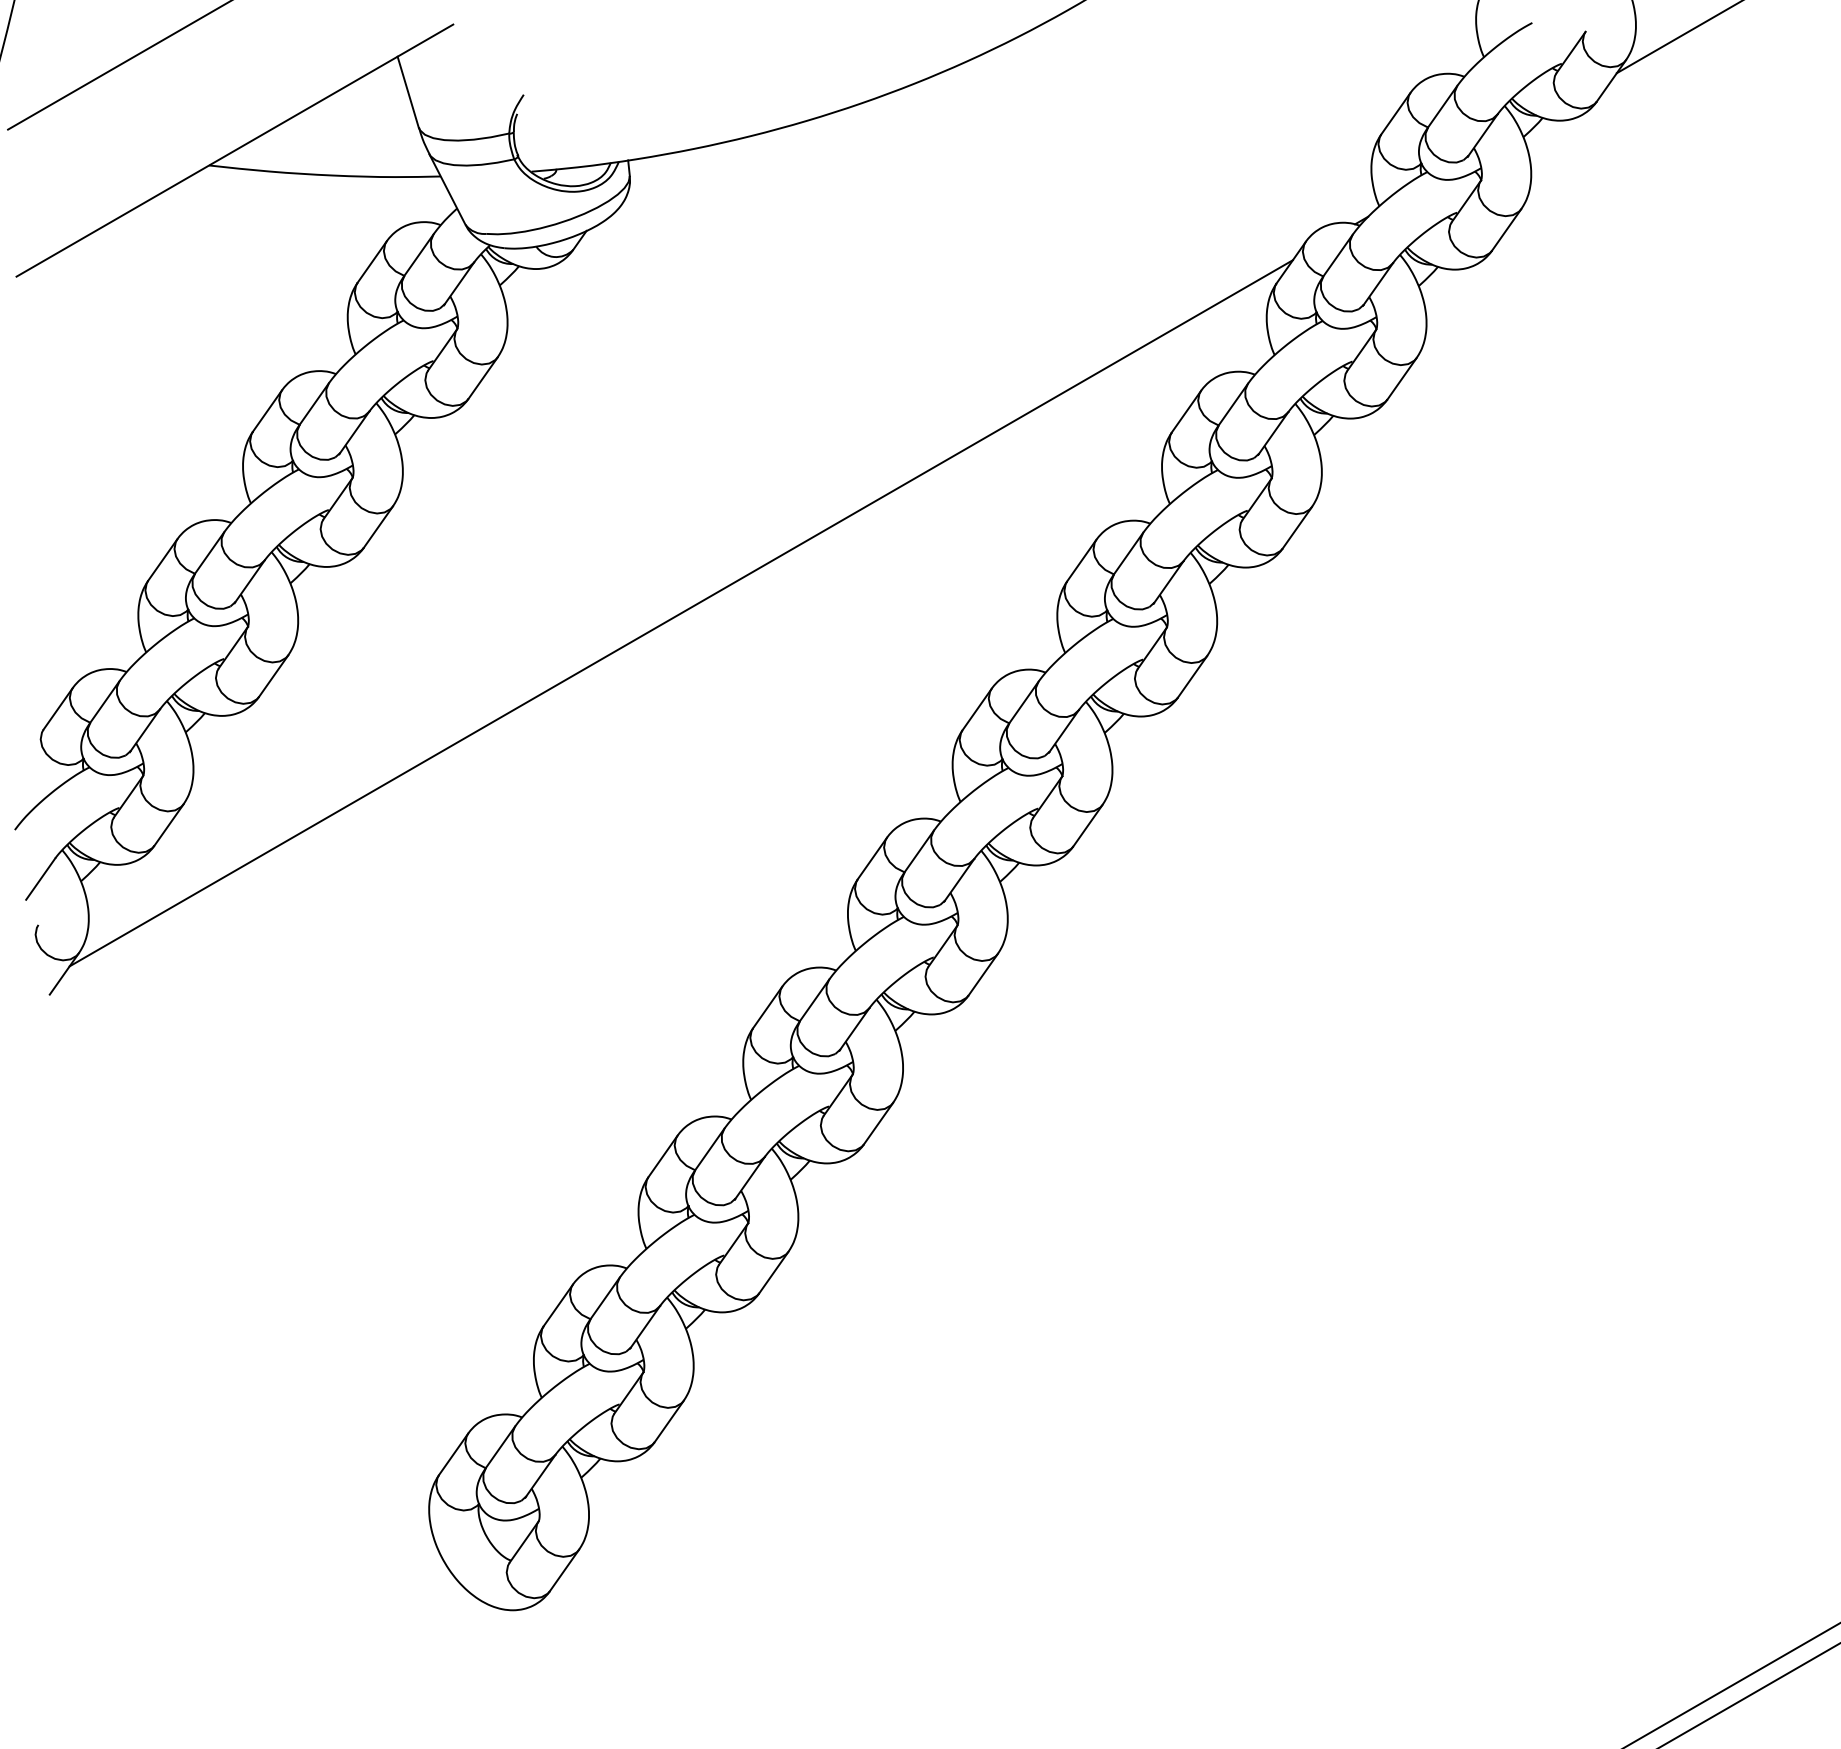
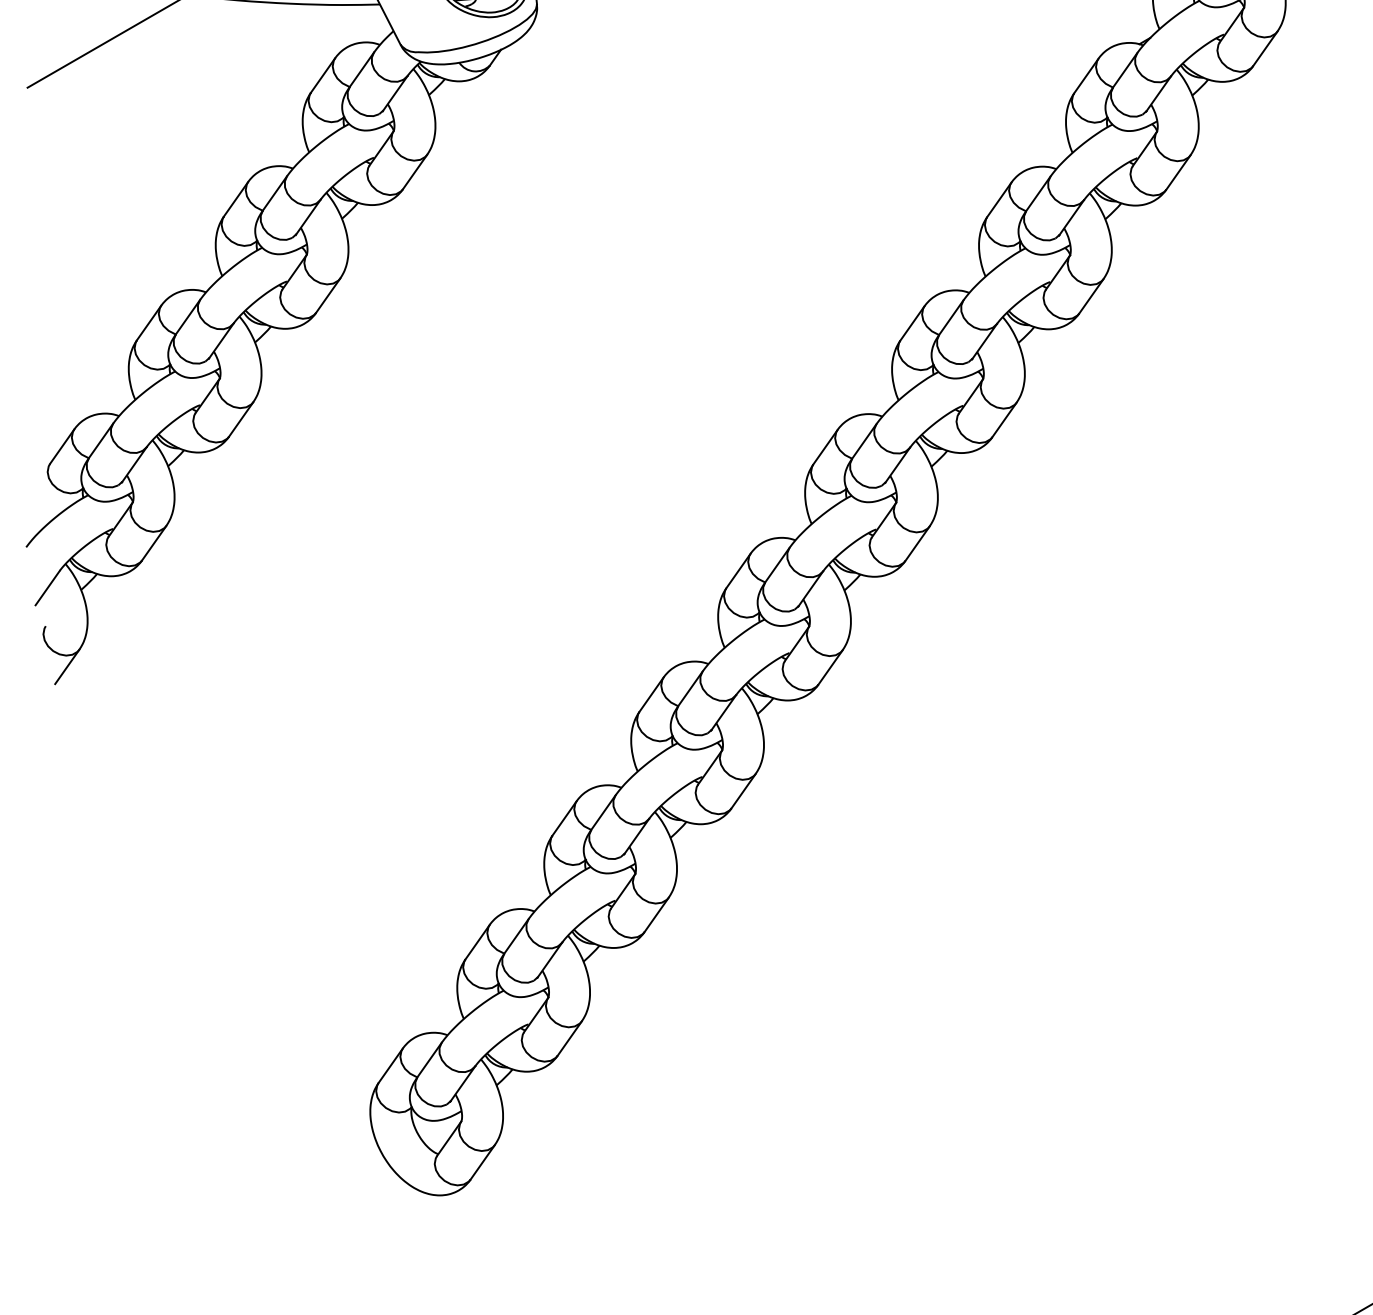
line: (680, 613) -> (579, 367), removed

